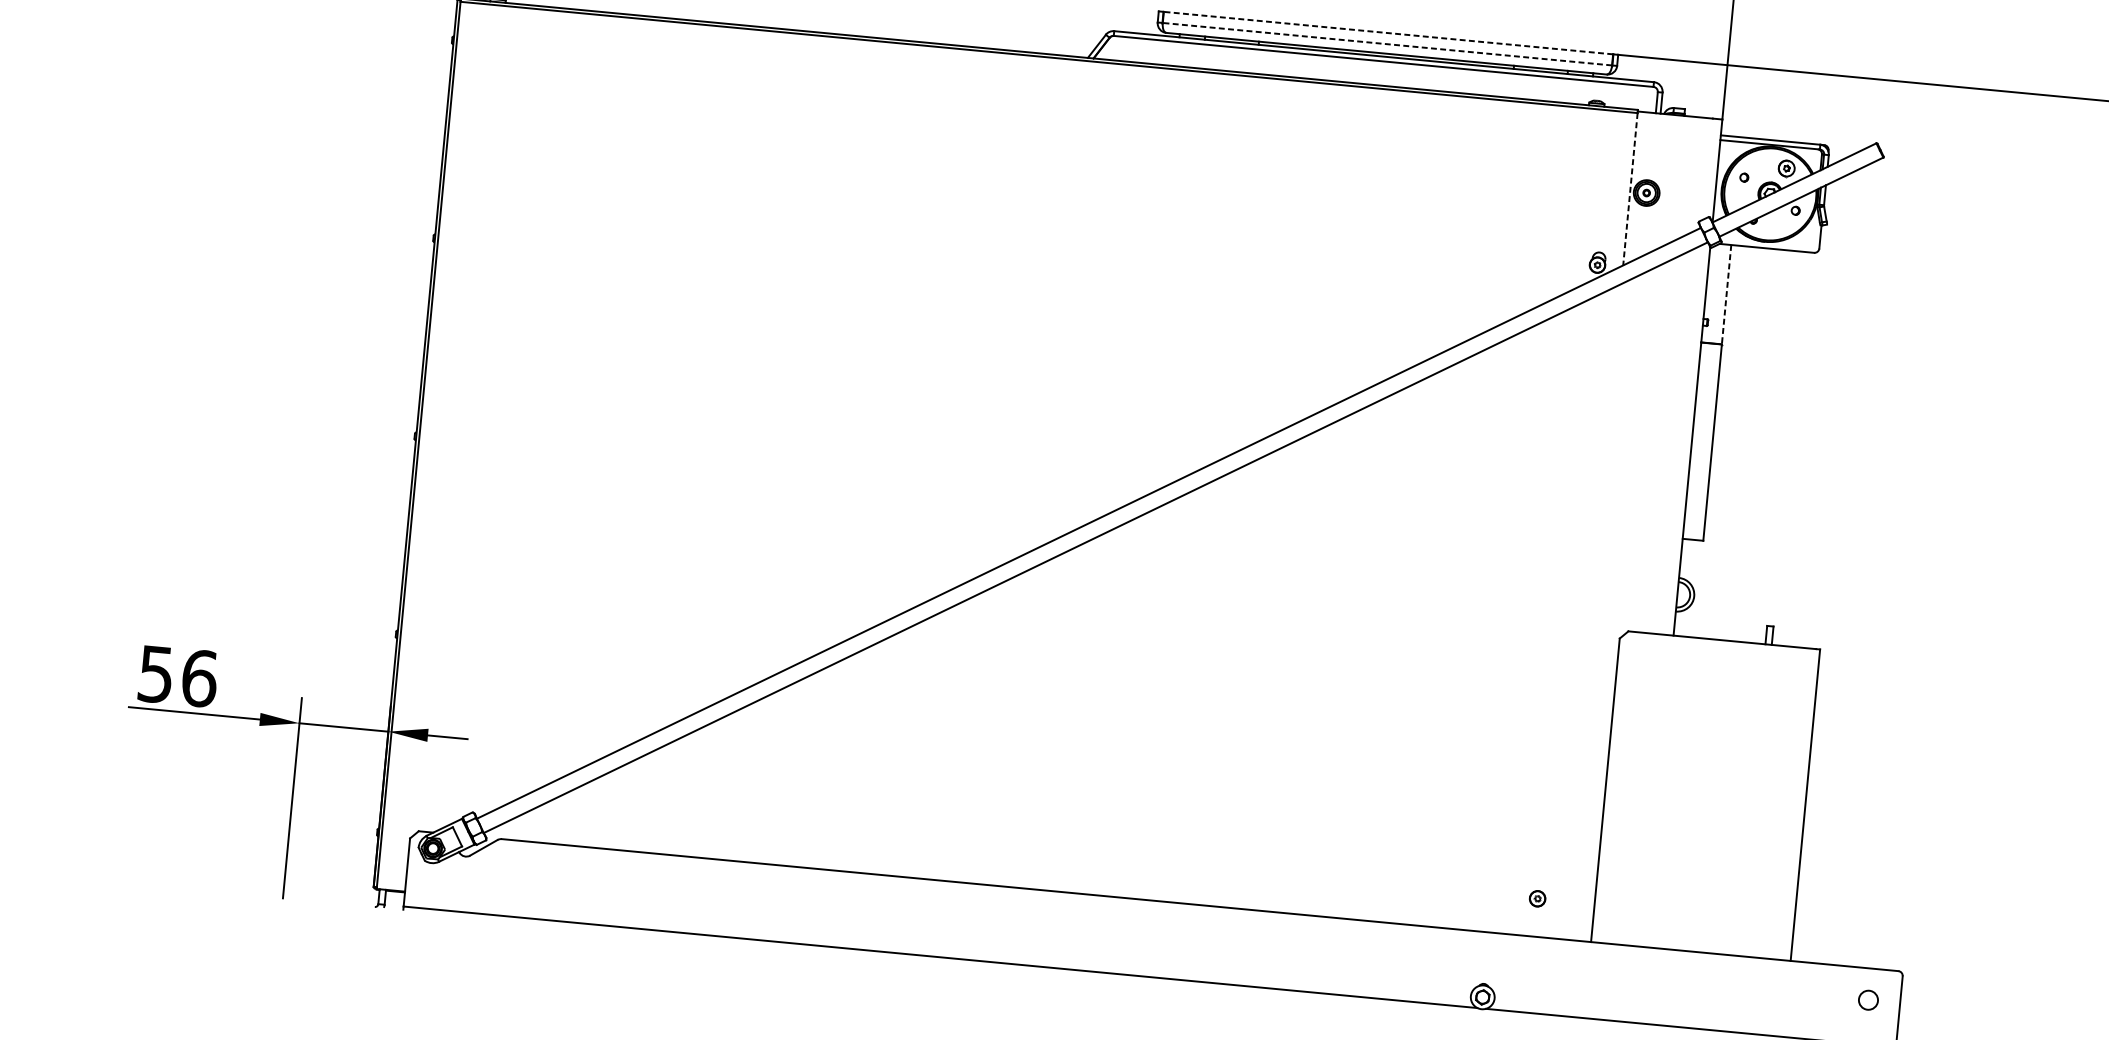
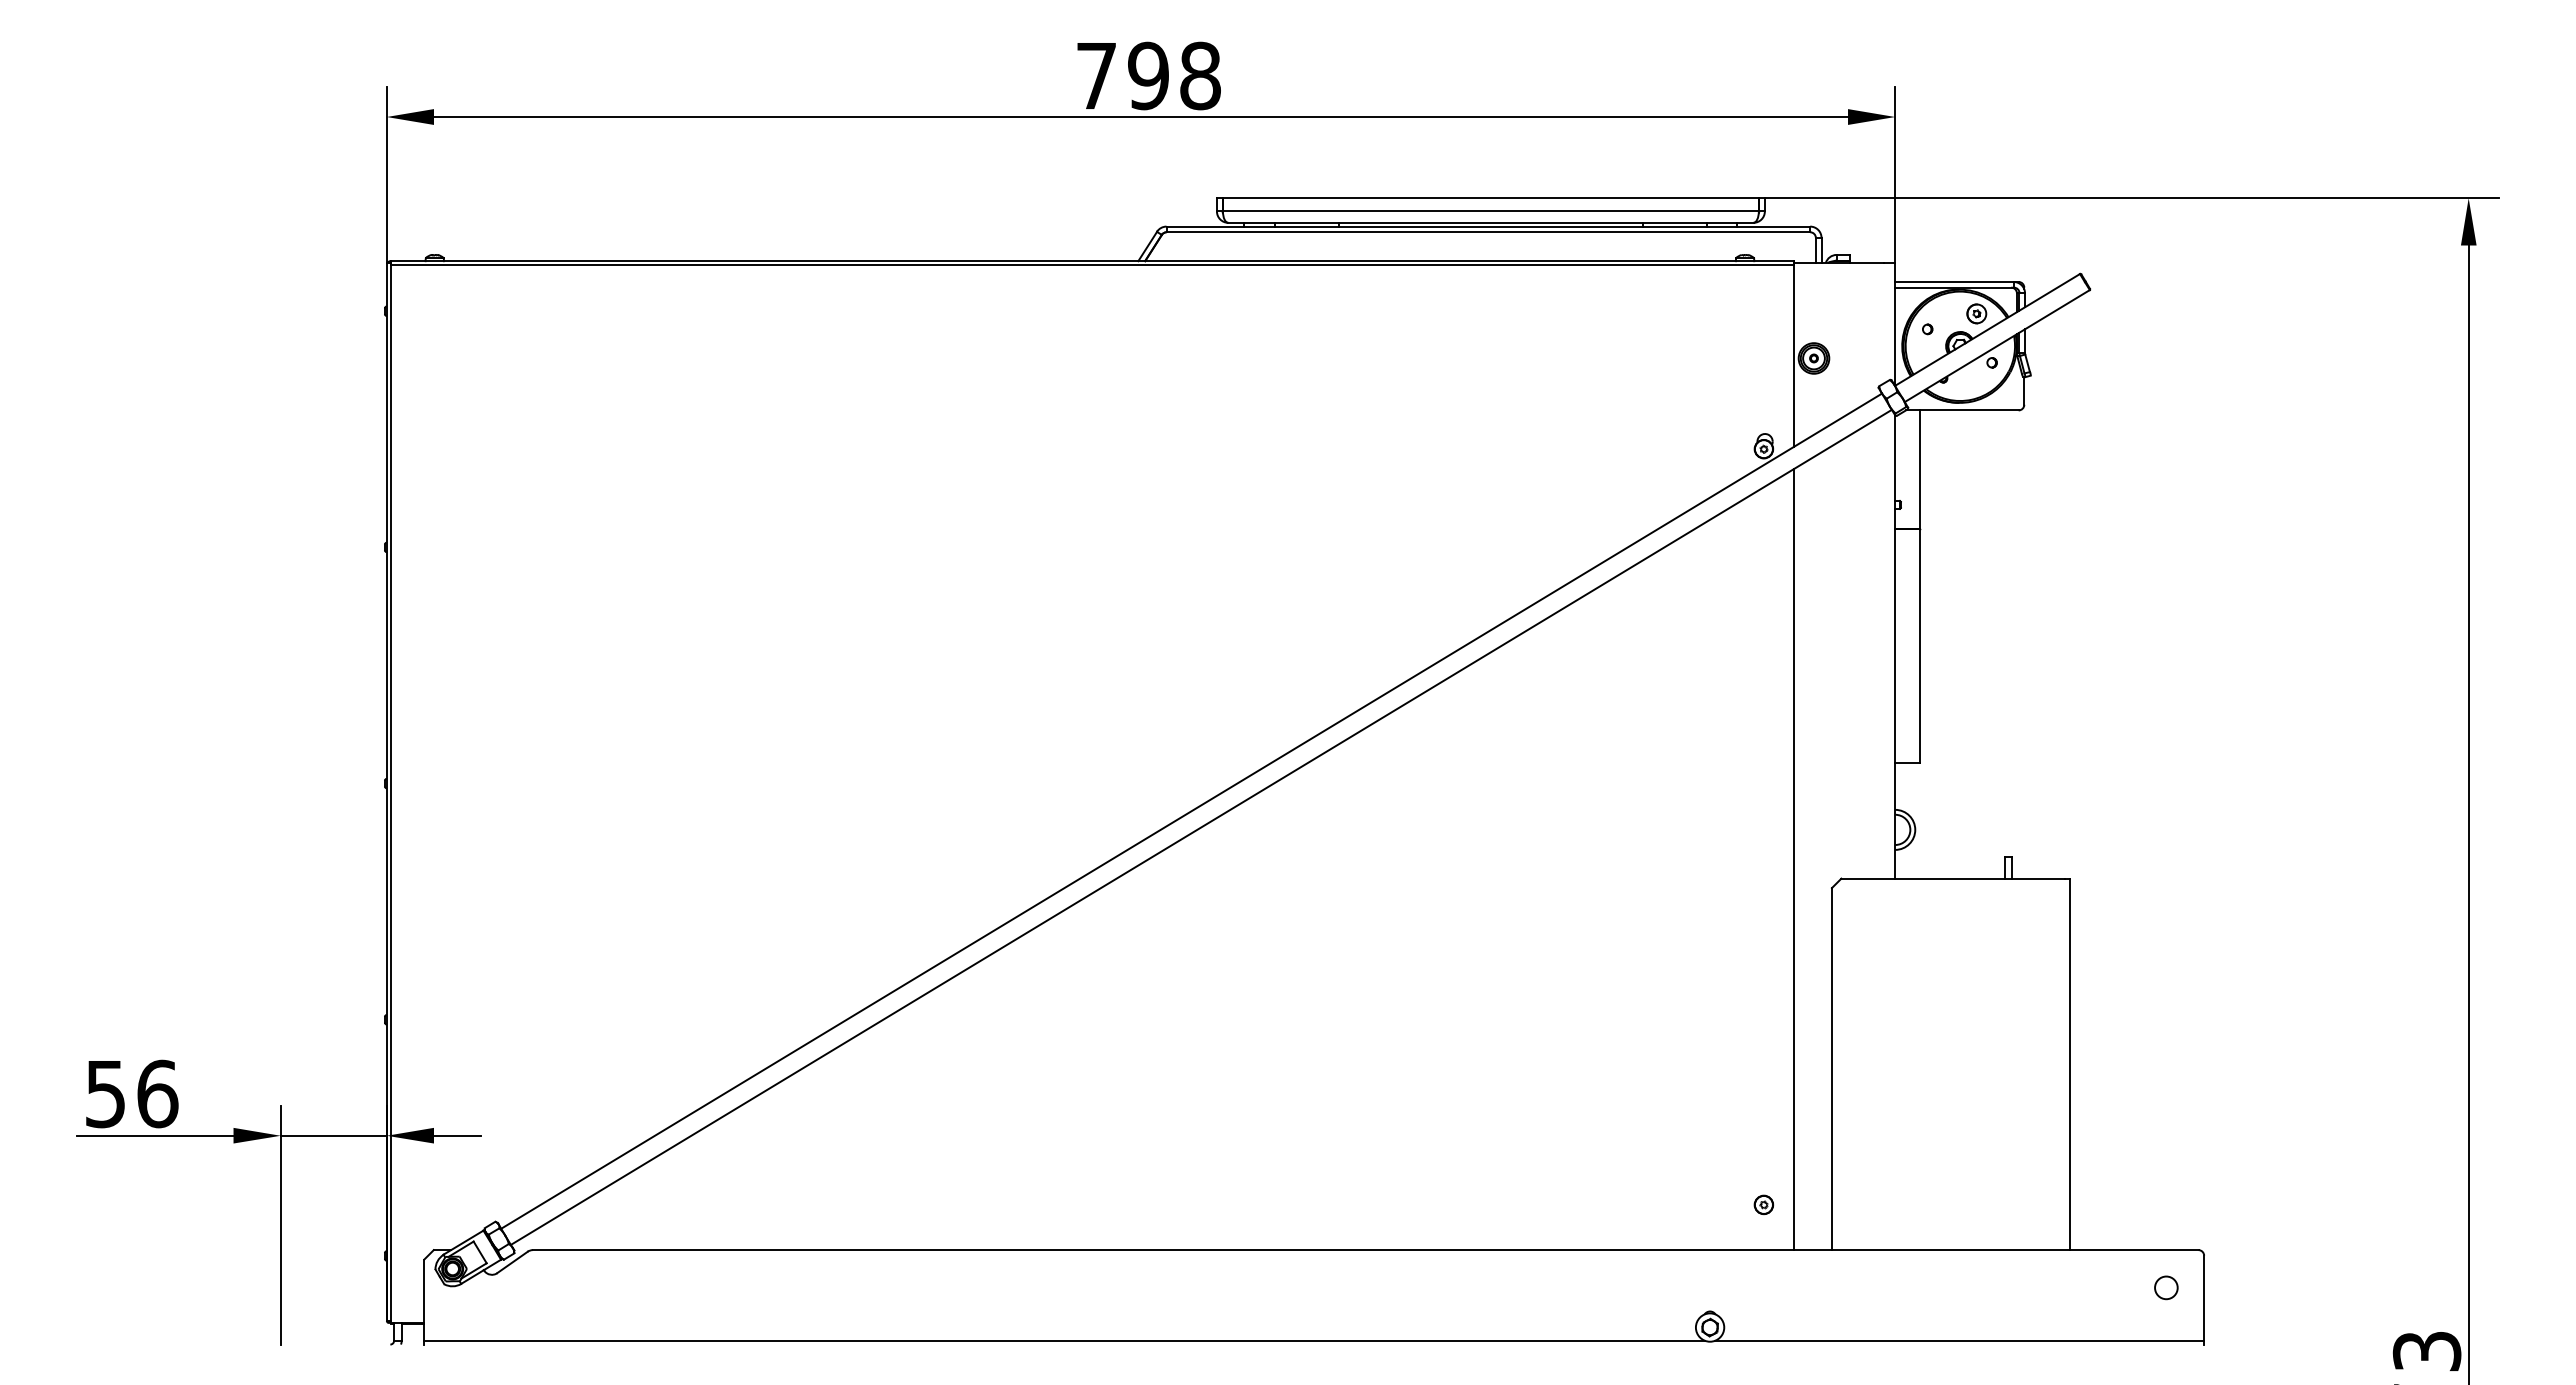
line: (1388, 33) -> (1490, 198), dashed -> solid
line: (1387, 44) -> (1490, 211), dashed -> solid
line: (1630, 189) -> (1794, 355), dashed -> solid
line: (1726, 295) -> (1919, 470), dashed -> solid
line: (1590, 611) -> (1794, 859), added

